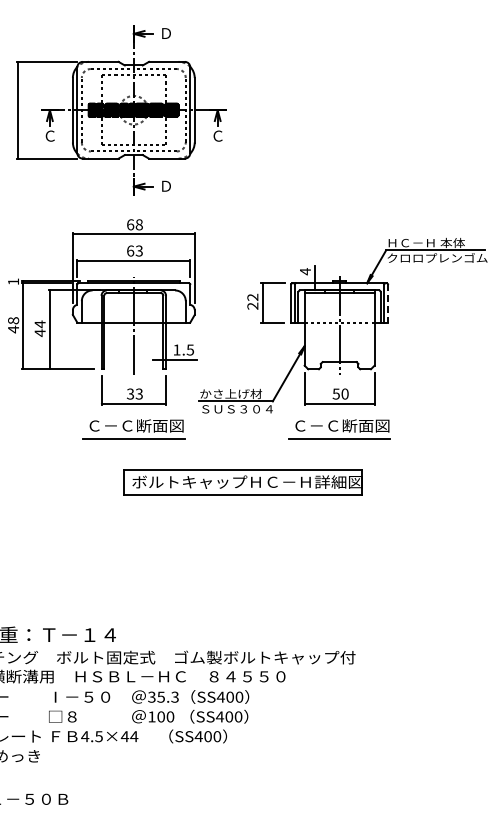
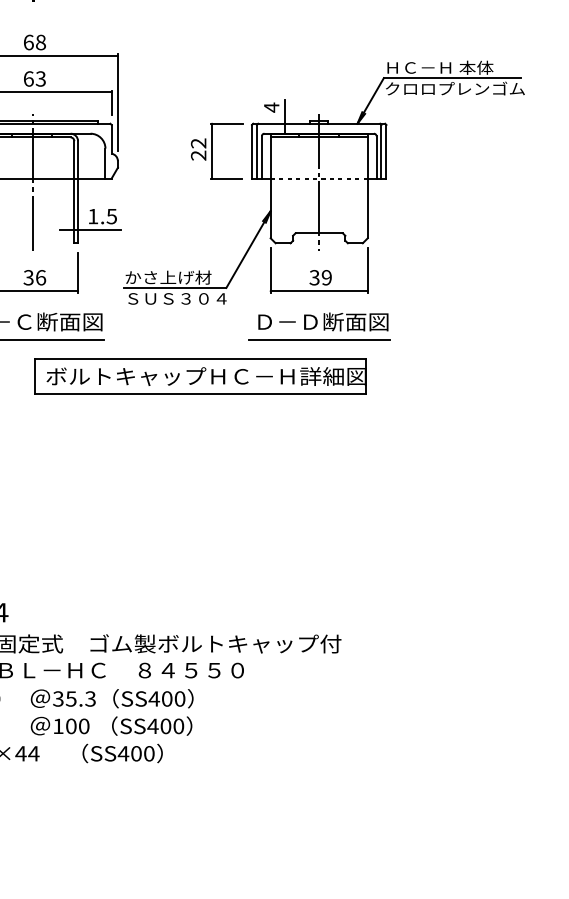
line: (388, 303) -> (387, 151), dashed -> solid
text: (139, 393) -> (41, 276), 33 -> 36
text: (340, 393) -> (320, 276), 50 -> 39
text: (316, 425) -> (287, 321), Ｃ－Ｃ断面図 -> Ｄ－Ｄ断面図
part: (242, 482) -> (199, 376), moved

